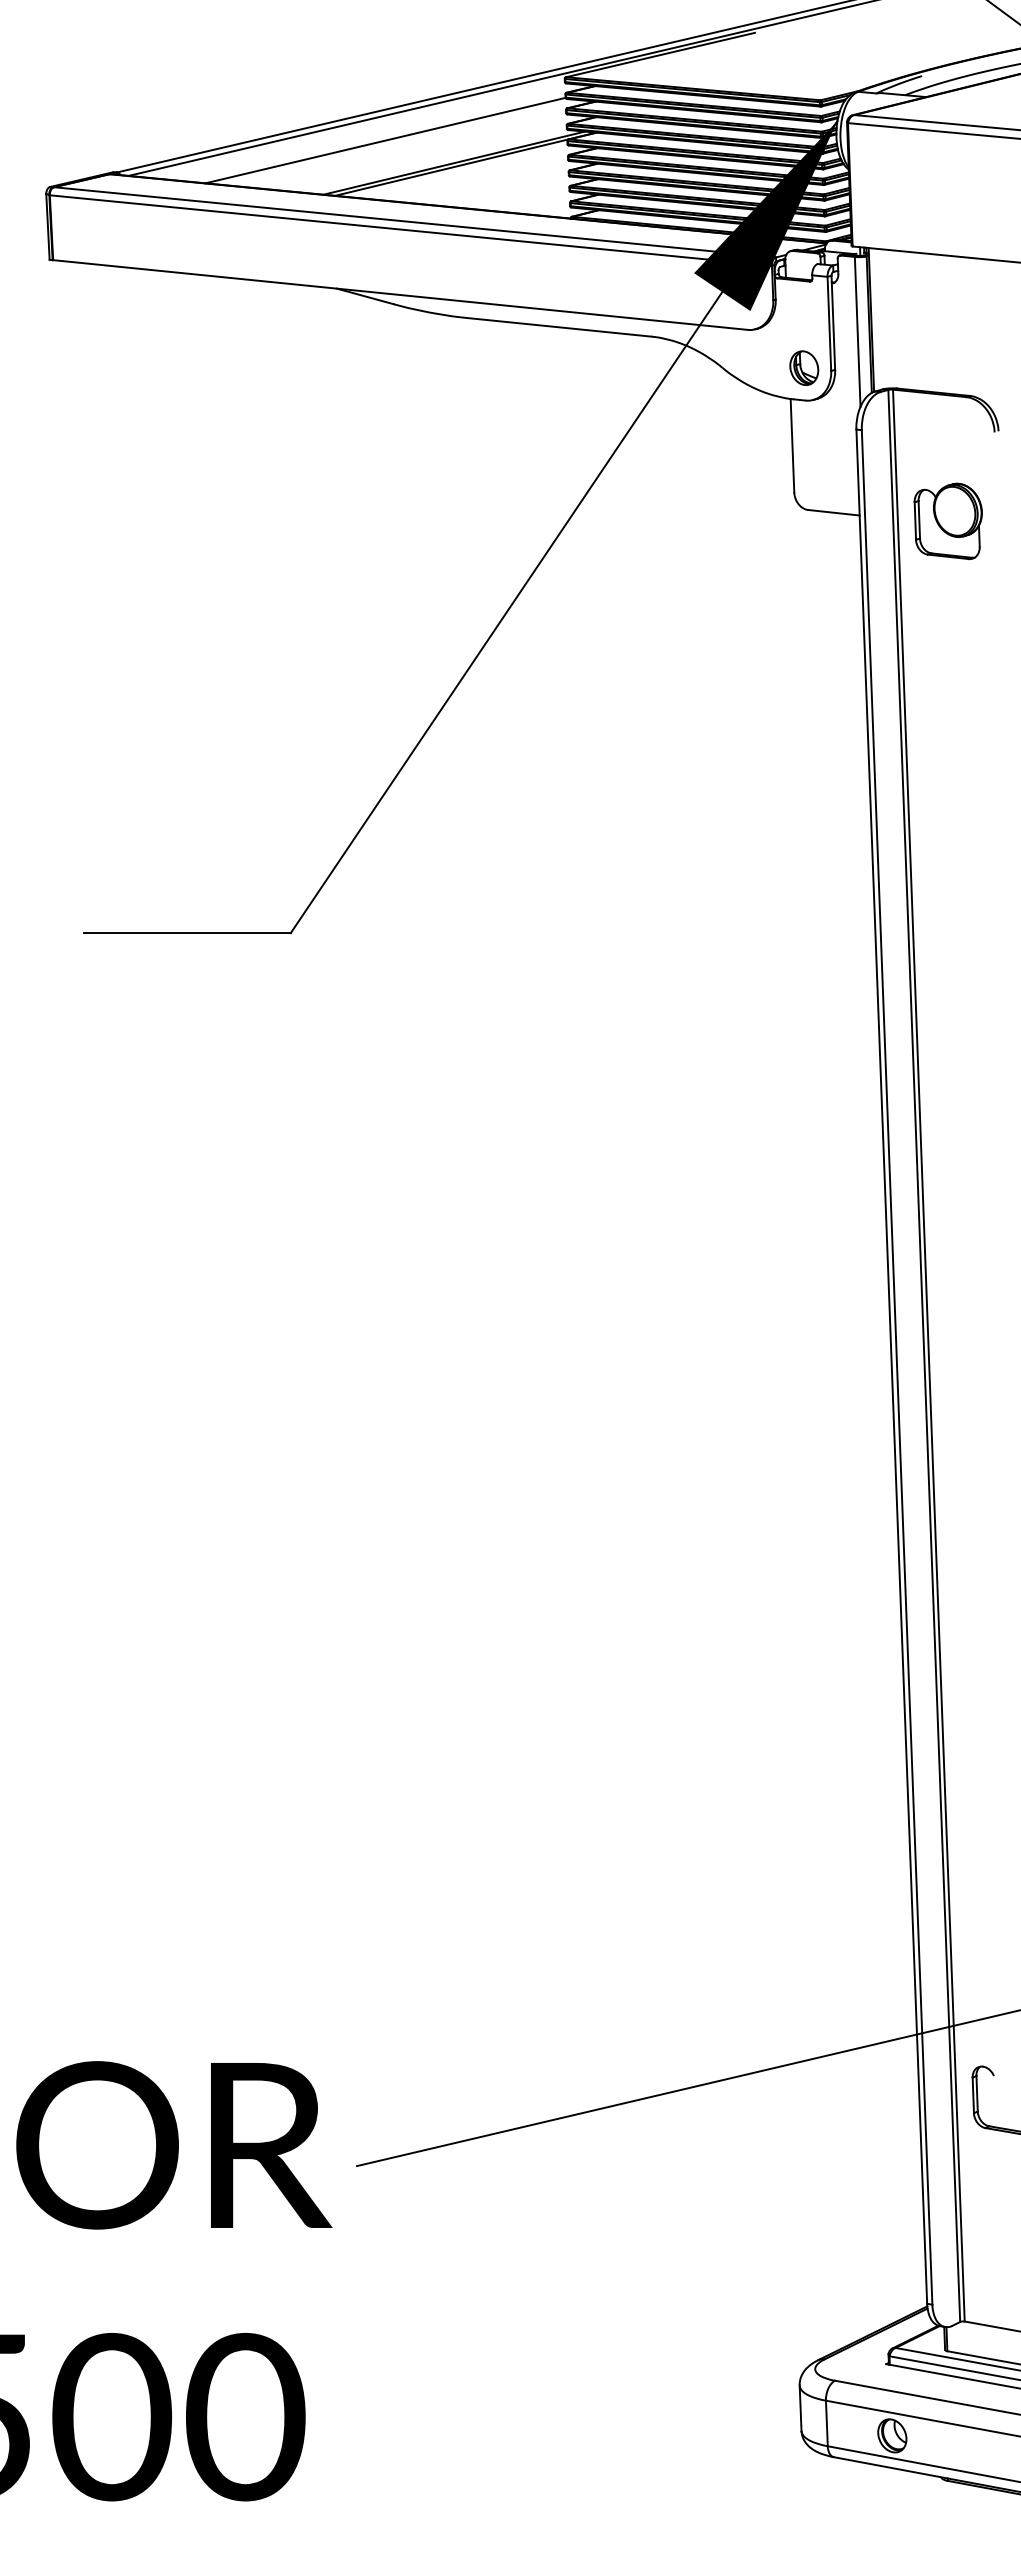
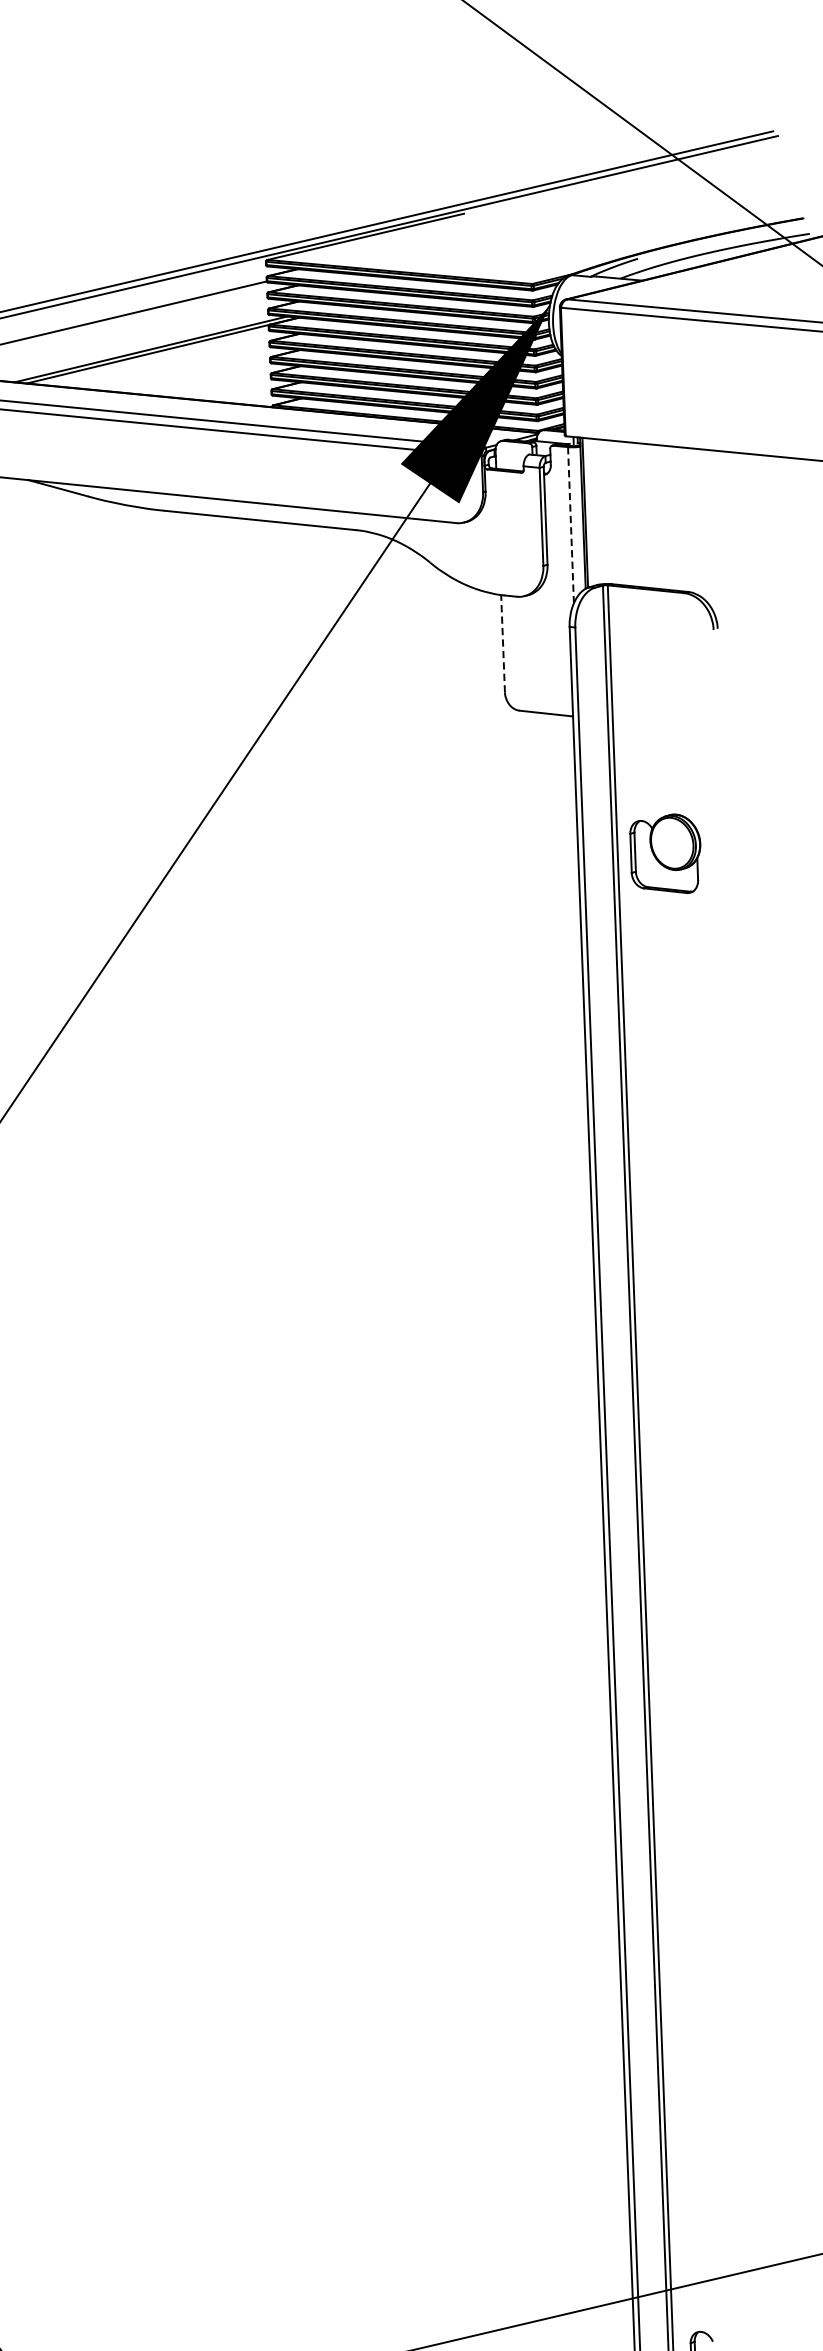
line: (857, 332) -> (570, 525), solid -> dashed
part: (804, 367) -> (515, 562), removed
line: (792, 445) -> (503, 643), solid -> dashed
part: (947, 521) -> (664, 853), moved

